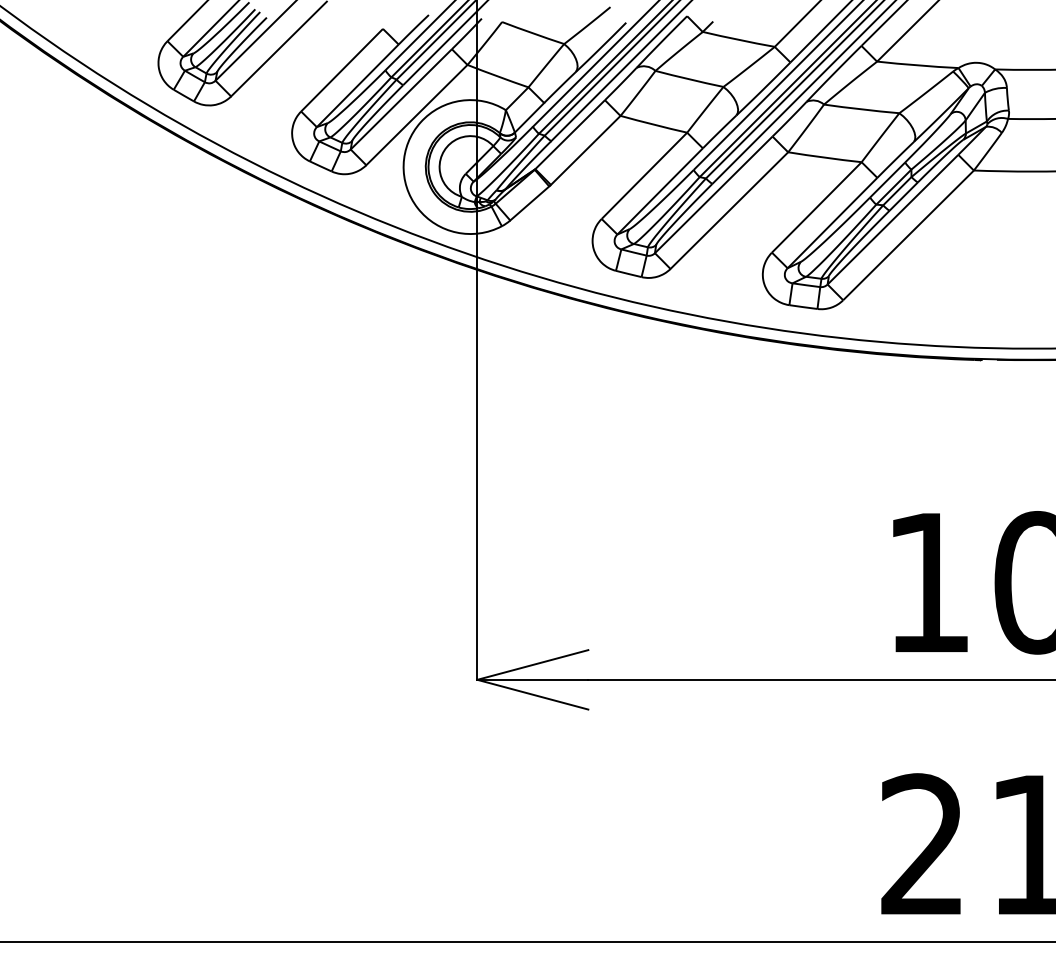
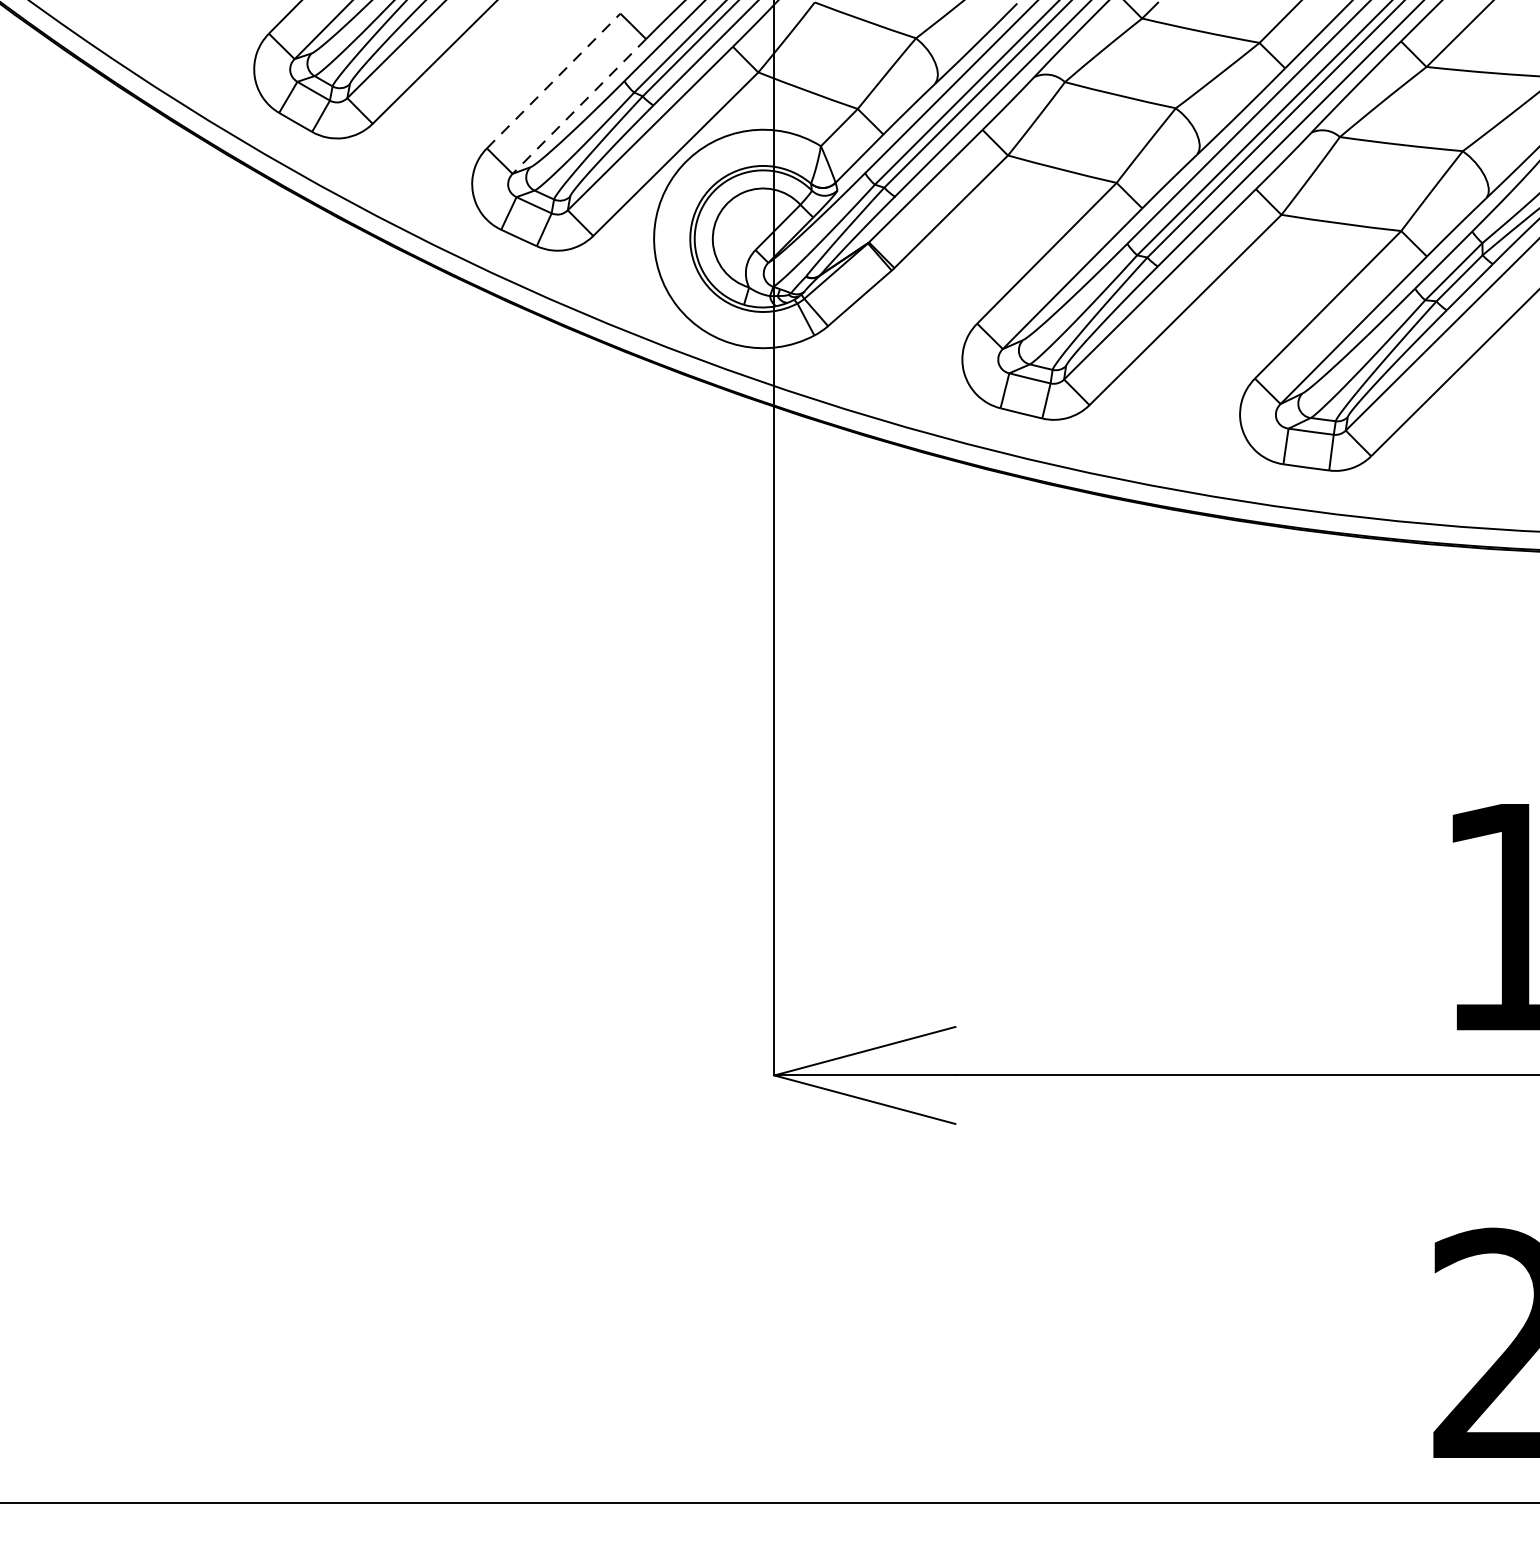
line: (341, 70) -> (552, 81), solid -> dashed
line: (358, 85) -> (580, 105), solid -> dashed

